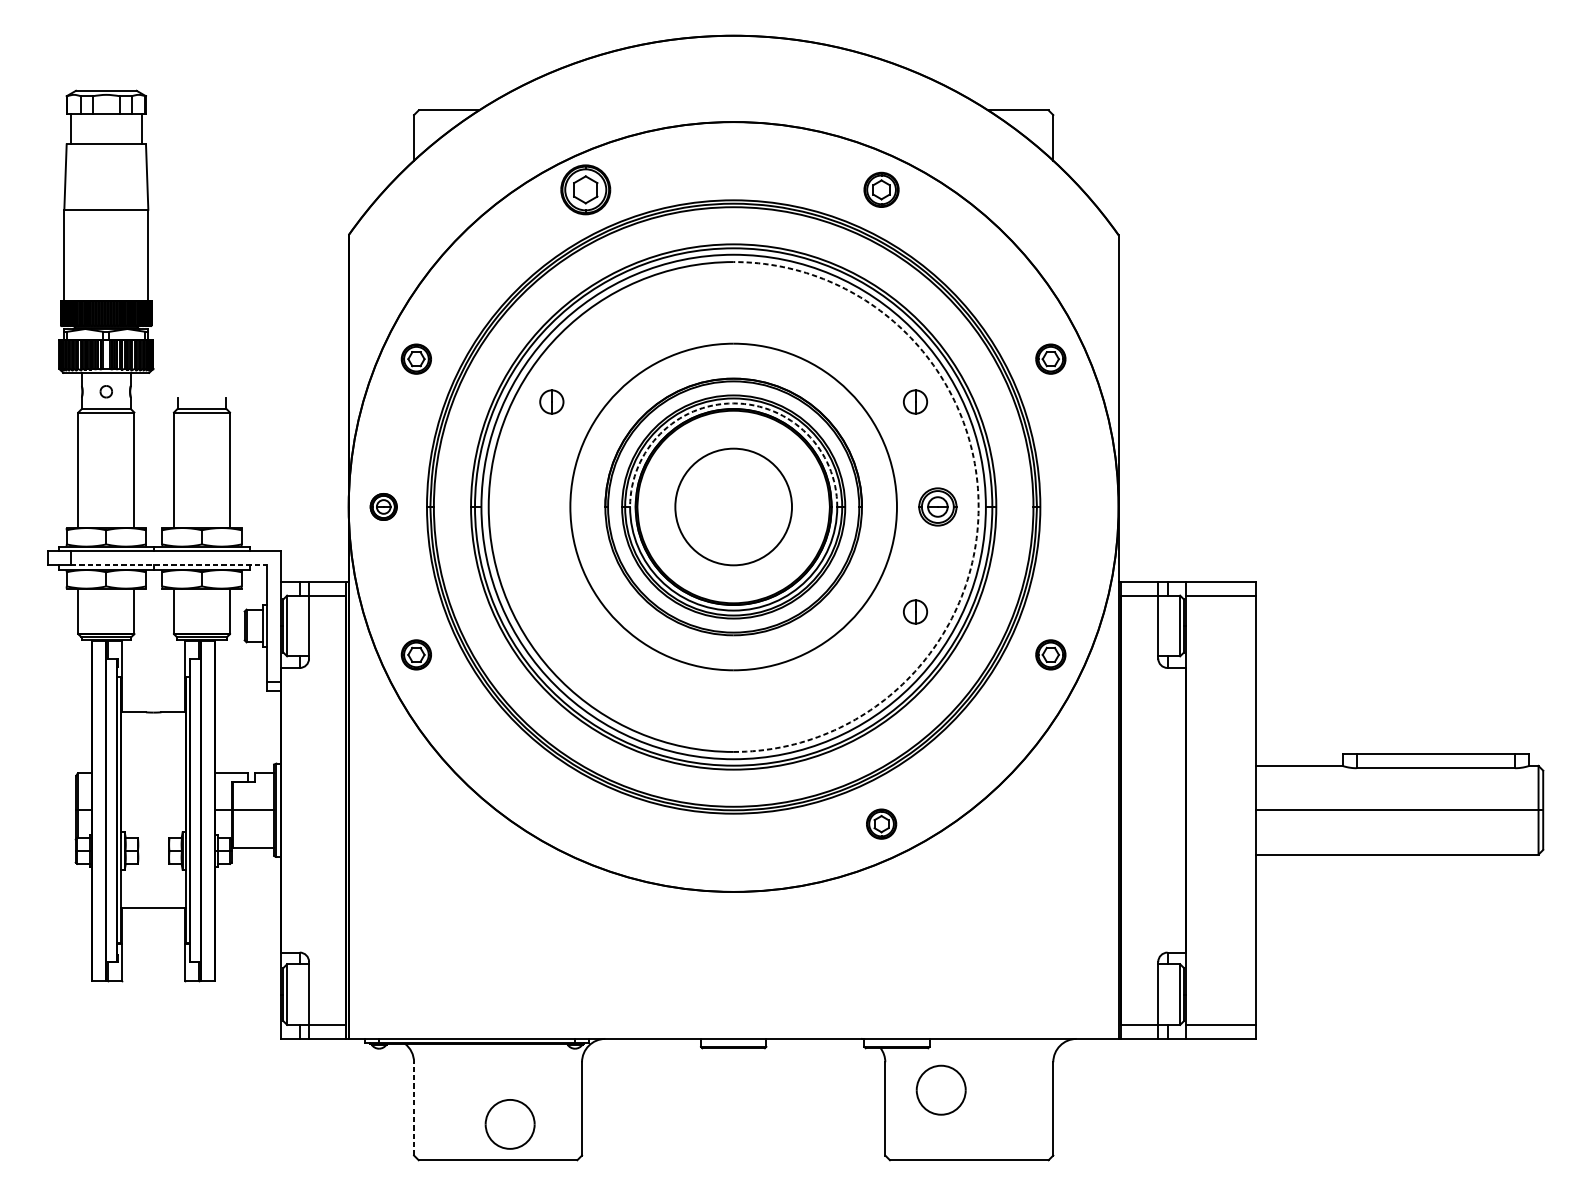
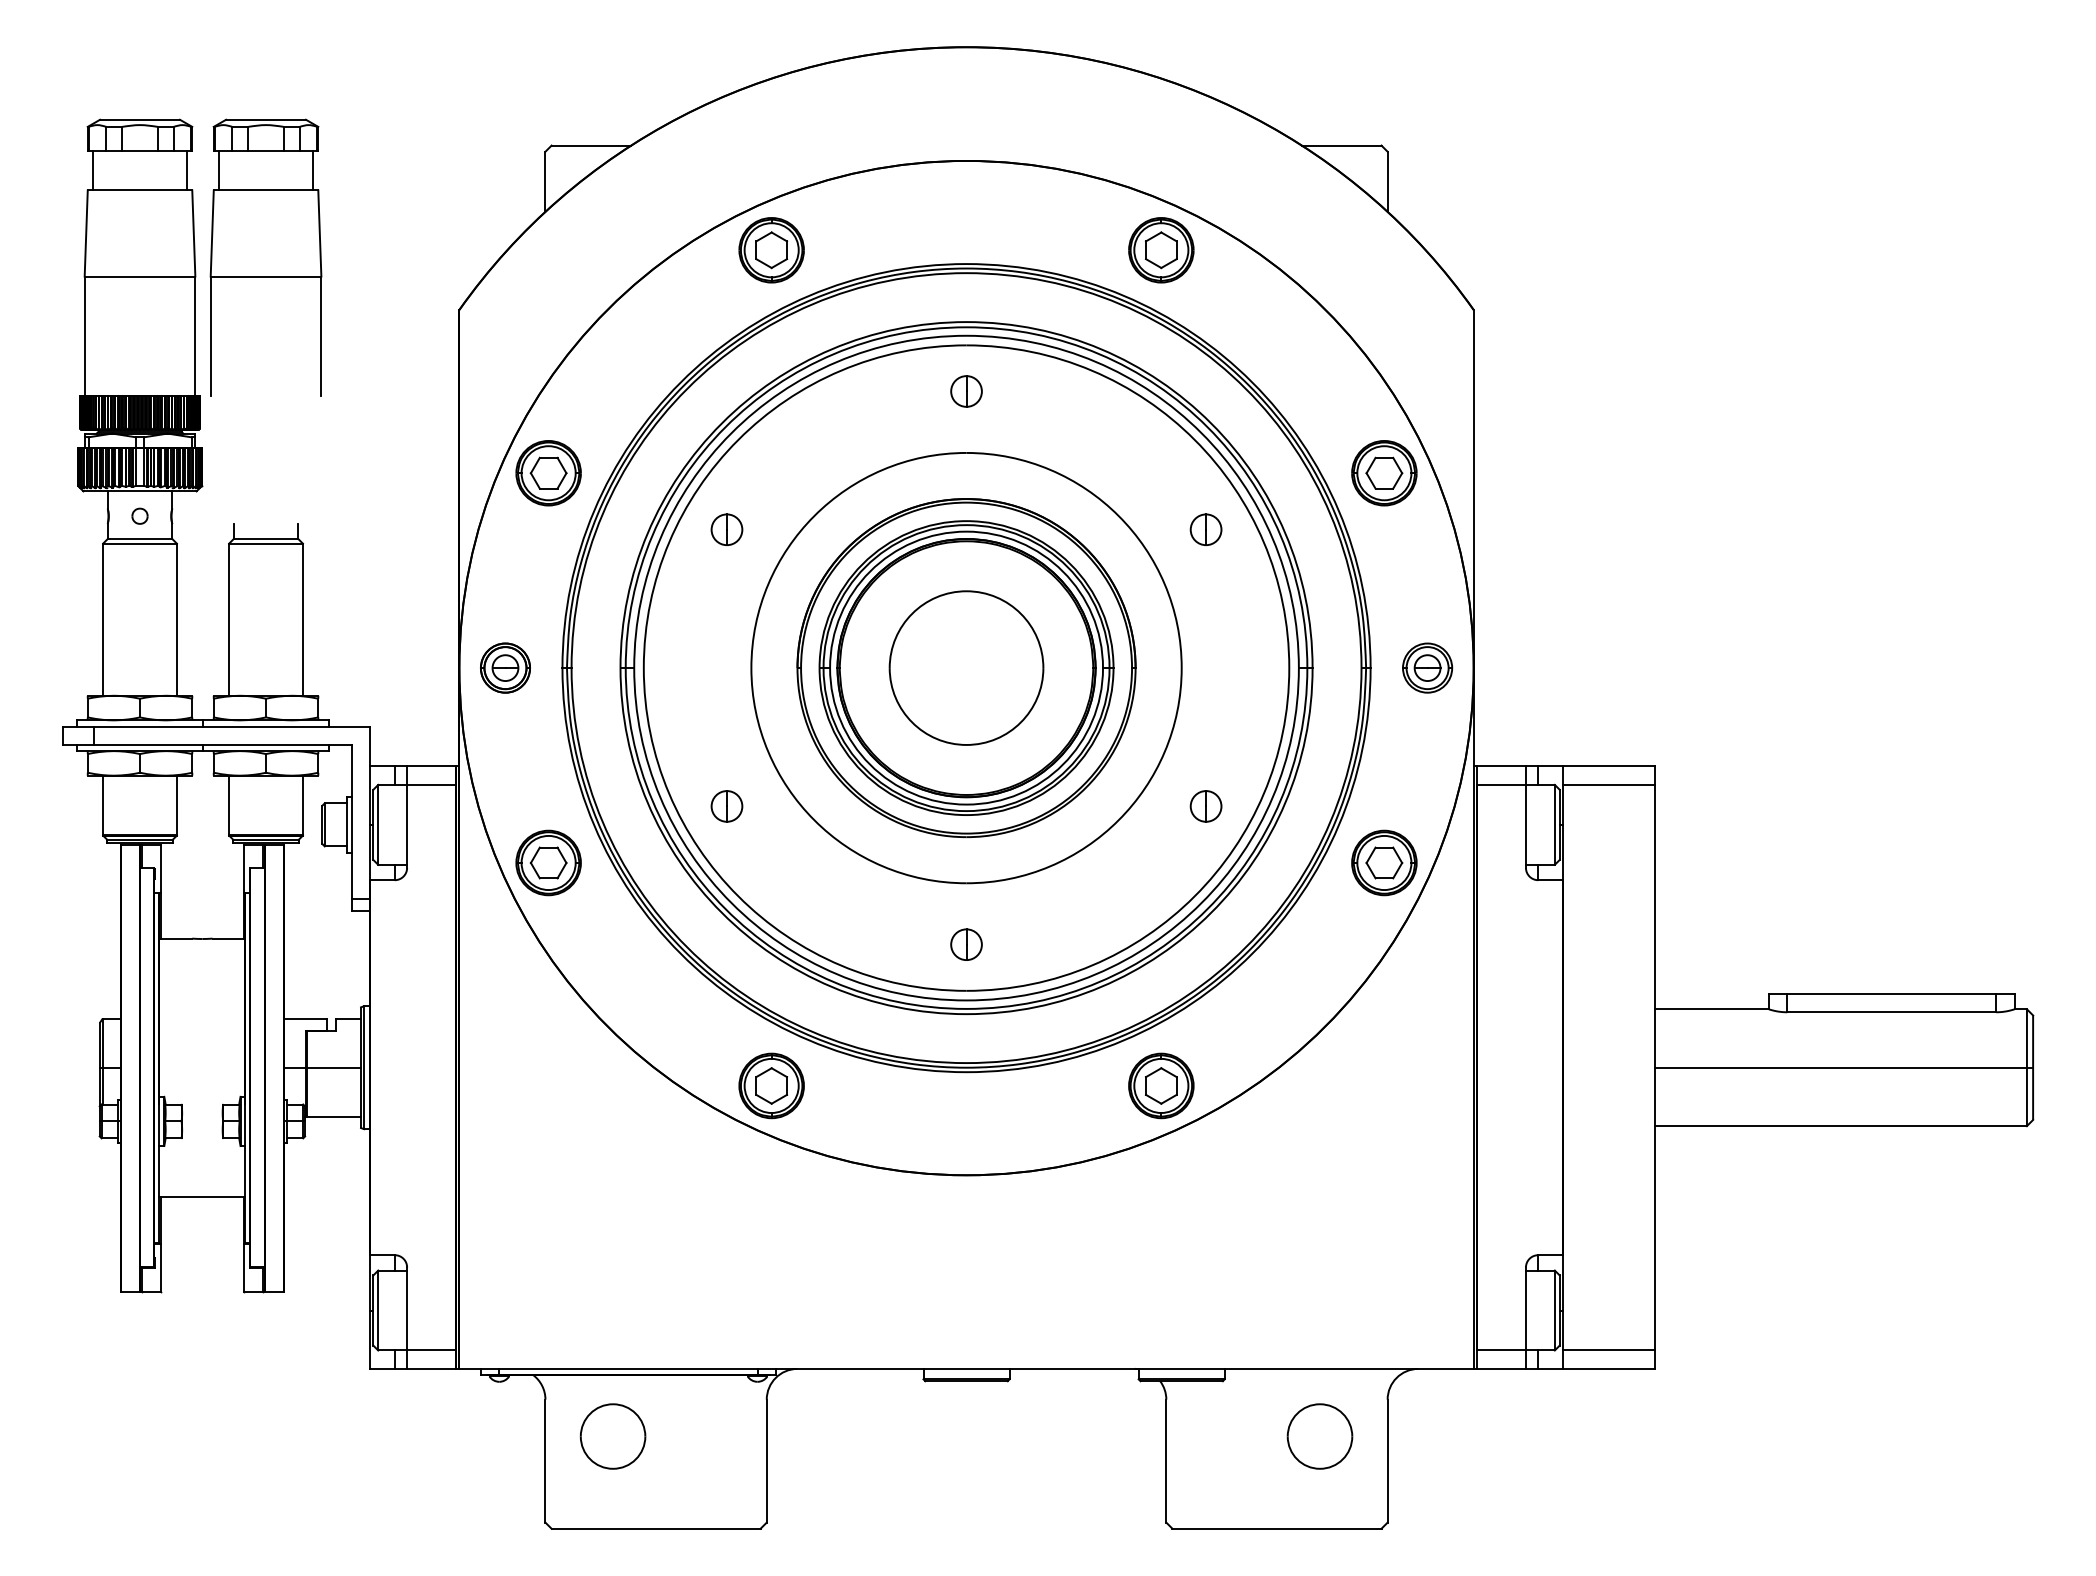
part: (881, 190) -> (1161, 250), size x1.43
part: (201, 195) -> (265, 257), added
part: (733, 297) -> (966, 391), added
part: (416, 359) -> (548, 473), size x1.67
part: (1050, 359) -> (1384, 473), size x1.67
arc: (733, 403) -> (966, 531), dashed -> solid
part: (383, 506) -> (505, 667), size x1.43
part: (937, 506) -> (1427, 667), moved
arc: (978, 507) -> (1289, 668), dashed -> solid
line: (169, 564) -> (223, 744), dashed -> solid
part: (551, 612) -> (726, 806), added
part: (416, 654) -> (548, 862), size x1.67
part: (1050, 654) -> (1384, 862), size x1.67
part: (733, 716) -> (966, 944), added
part: (585, 823) -> (771, 1085), added
part: (881, 823) -> (1161, 1085), size x1.67
part: (940, 1090) -> (1319, 1436), moved
line: (414, 1108) -> (545, 1460), dashed -> solid
part: (509, 1124) -> (612, 1436), moved

